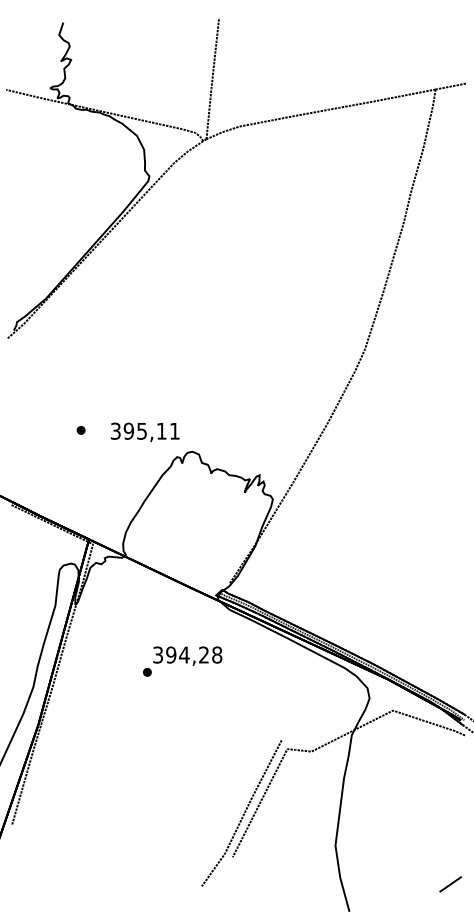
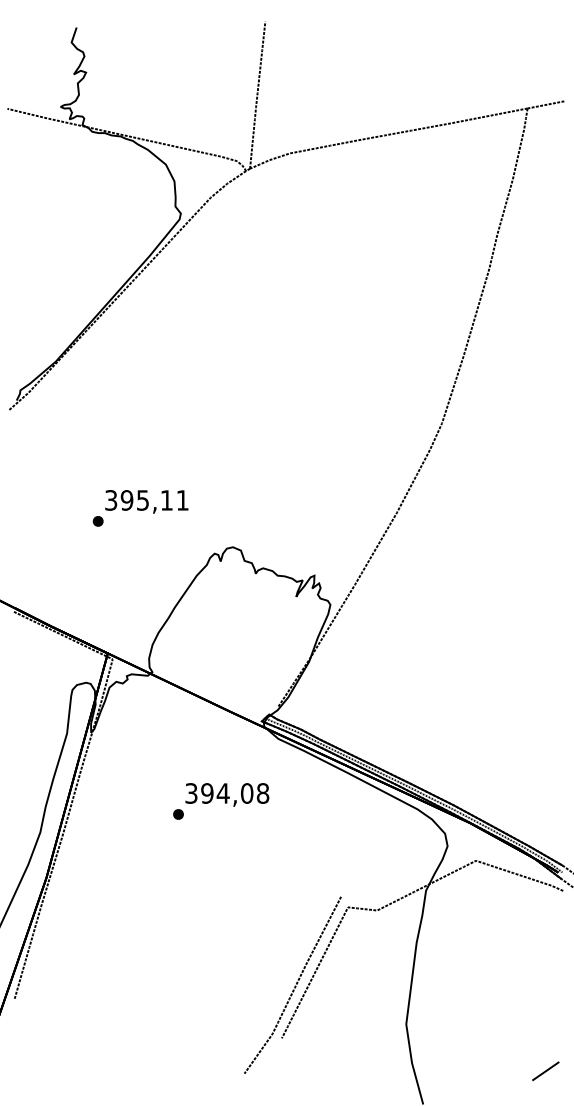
text: (144, 432) -> (146, 501), moved
text: (204, 655) -> (247, 793), 394,28 -> 394,08

